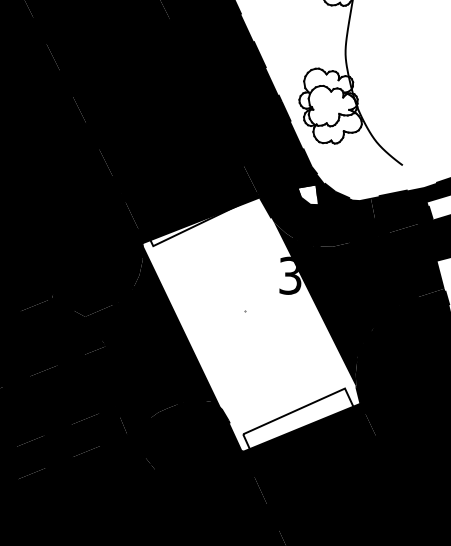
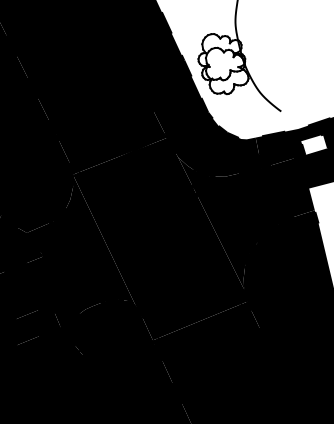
fill: (307, 194) -> (204, 134), added
fill: (251, 324) -> (160, 238), added

